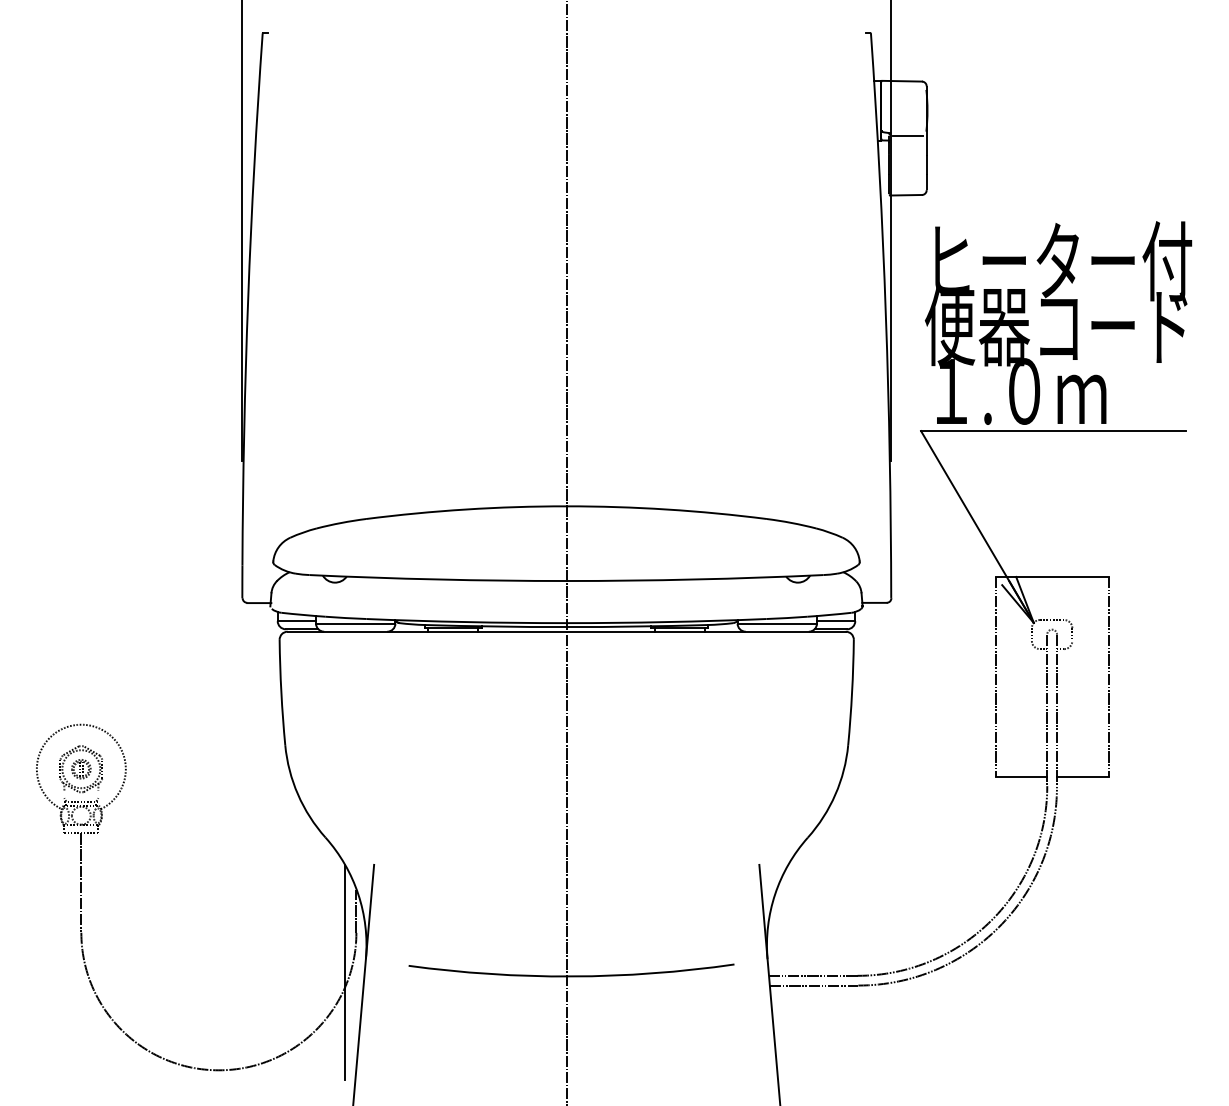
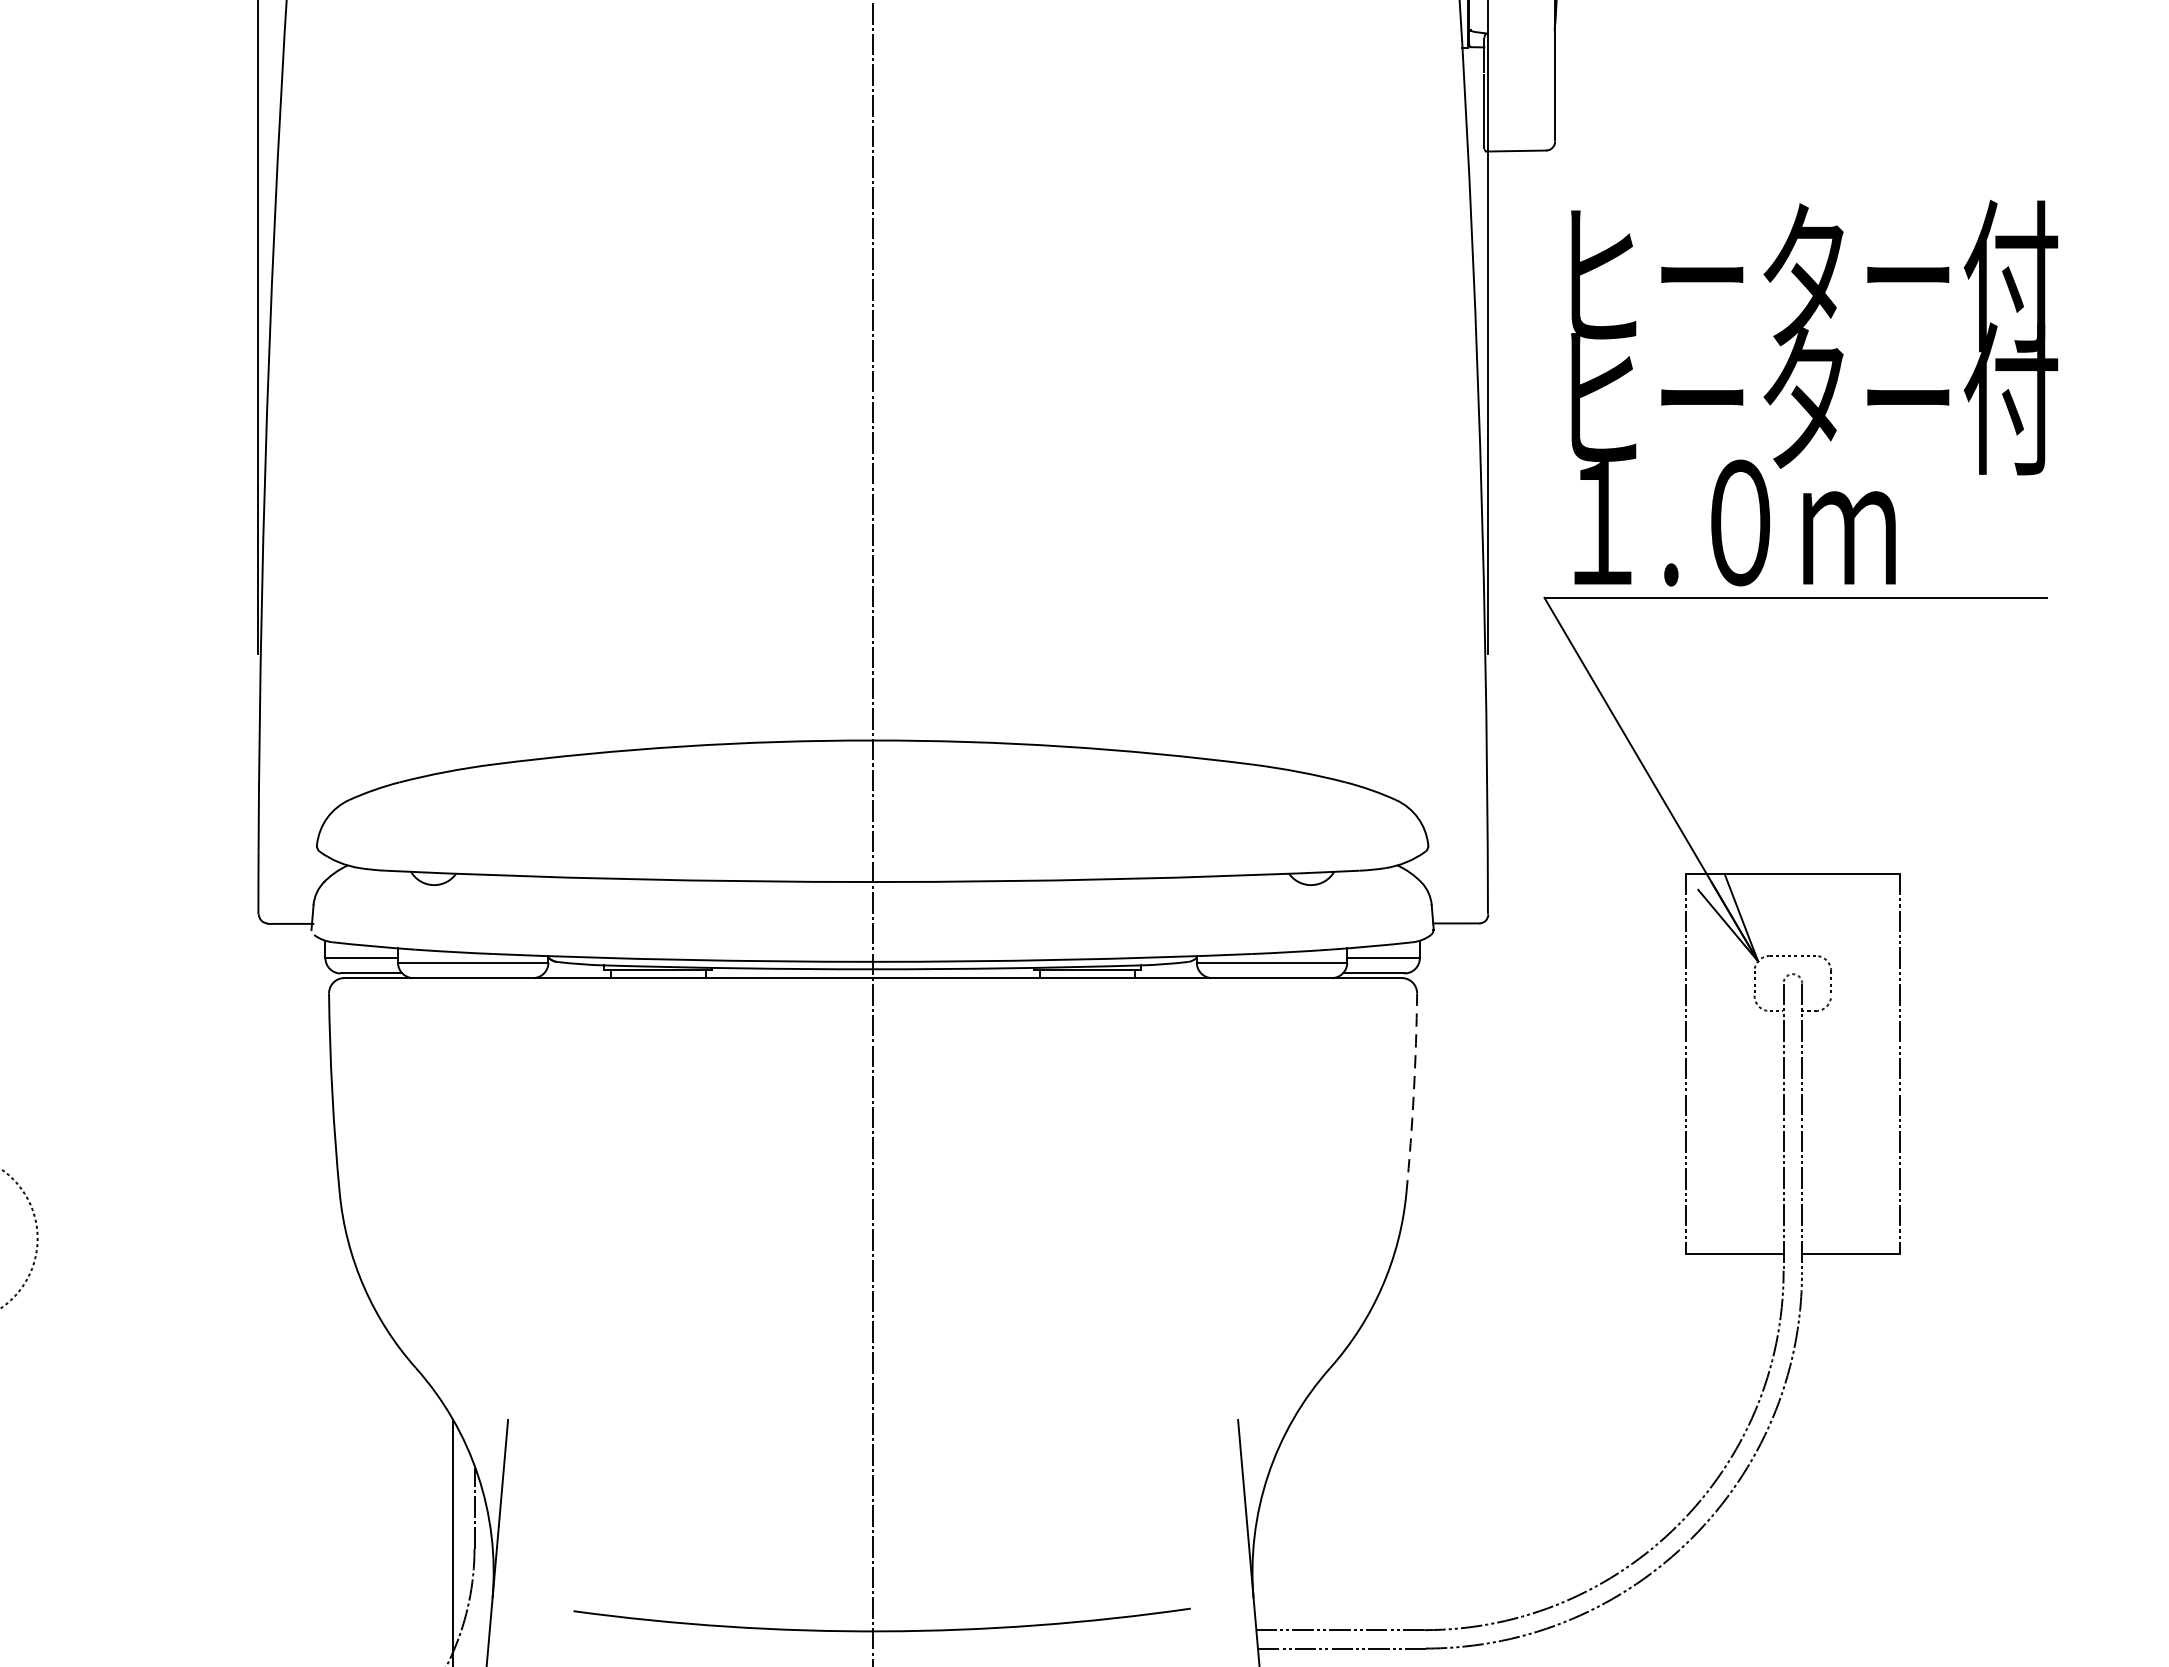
line: (908, 135) -> (1520, 37), removed
text: (1058, 325) -> (1804, 397), 便器コード -> ヒーター付
arc: (852, 692) -> (1414, 1093), solid -> dashed

